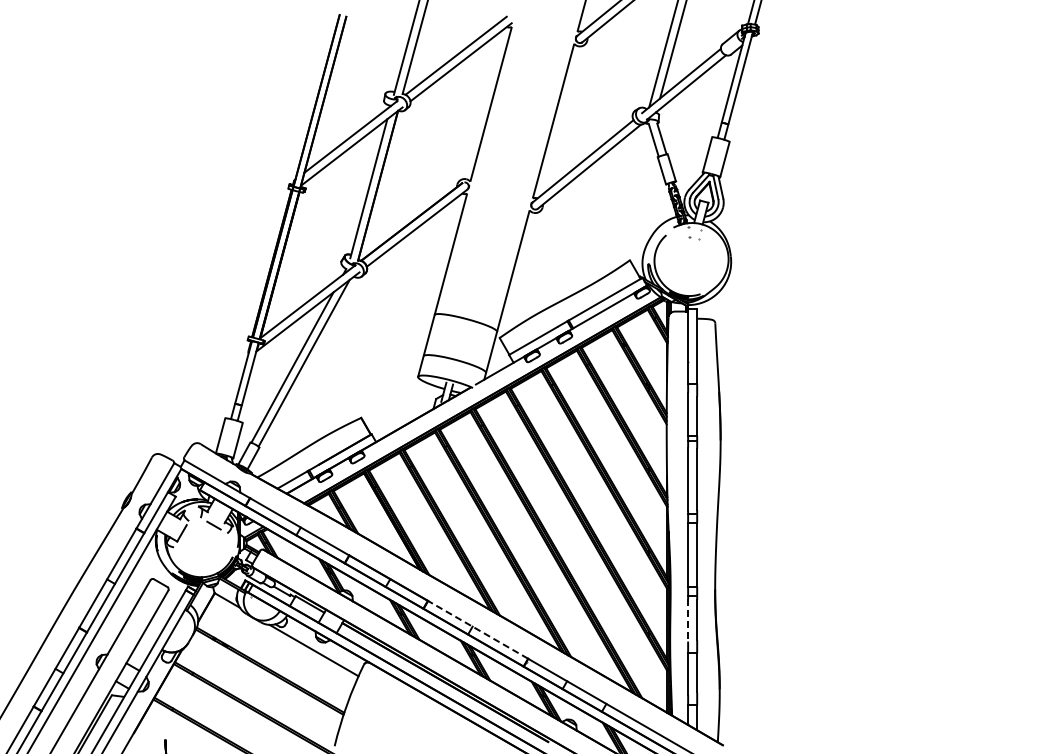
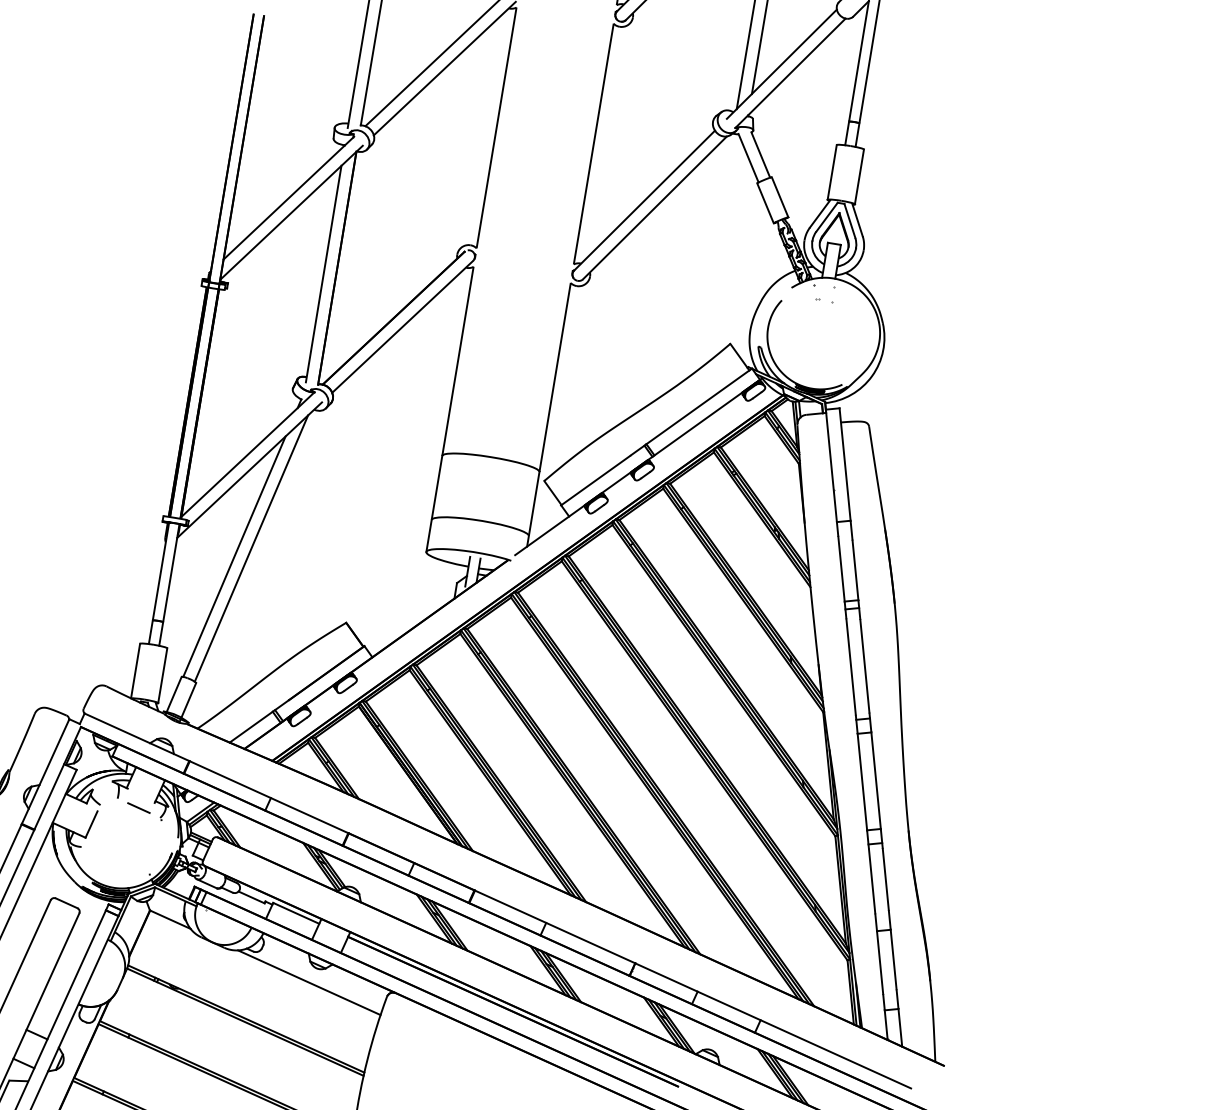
line: (688, 620) -> (872, 881), dashed -> solid
line: (478, 629) -> (555, 926), dashed -> solid

